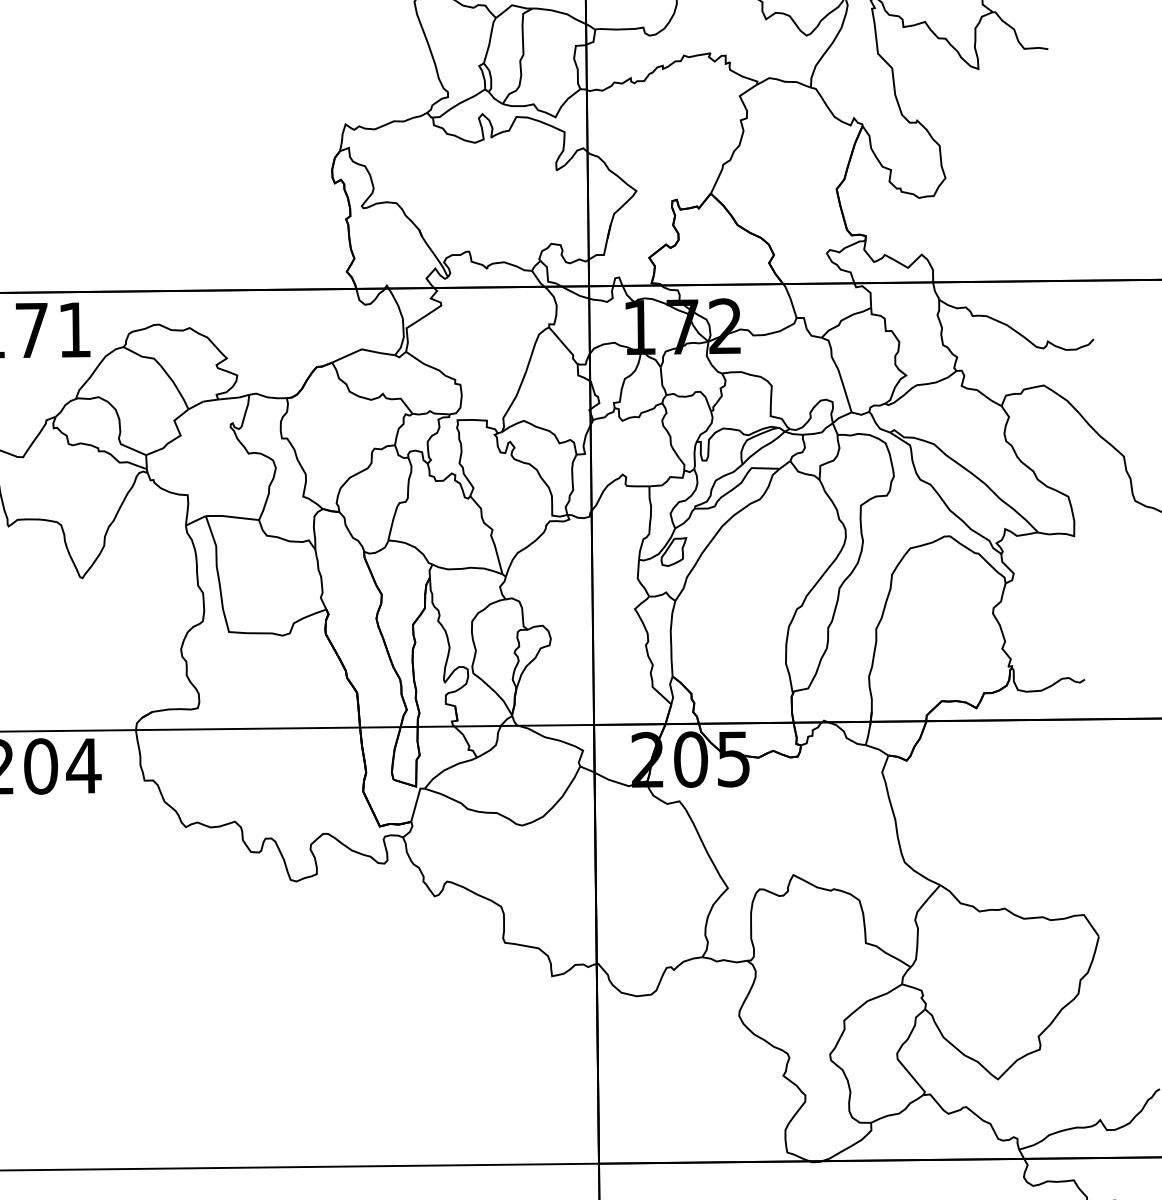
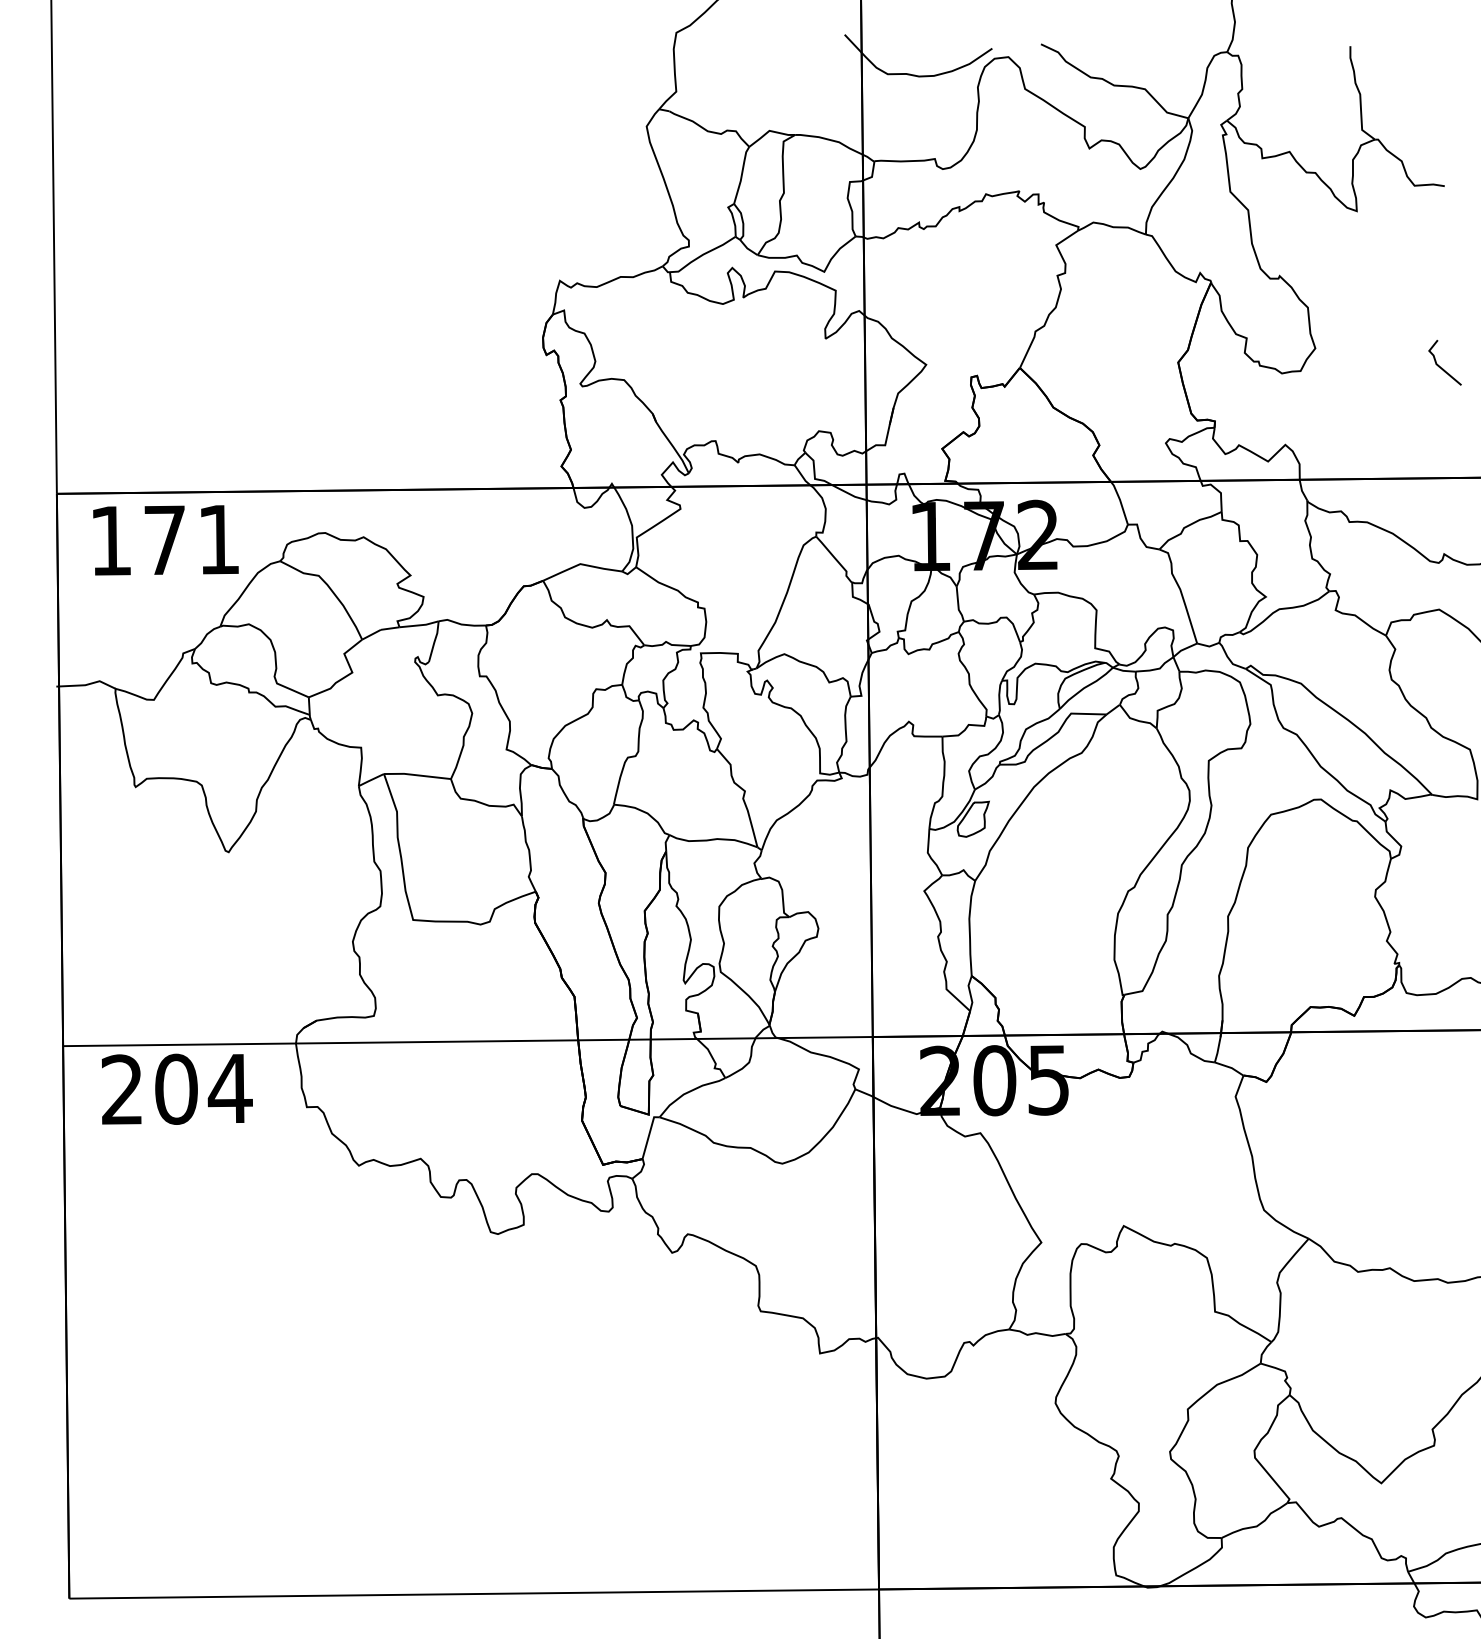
line: (1044, 192) -> (1440, 366), added

